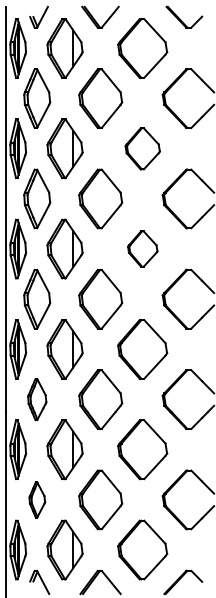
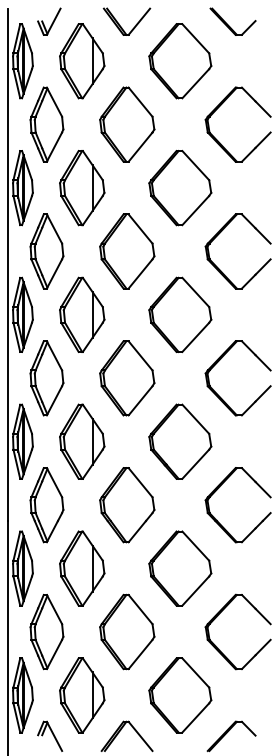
part: (142, 148) -> (180, 187), size x1.43
part: (142, 248) -> (180, 314), size x1.67
part: (37, 399) -> (47, 505), size x1.43
part: (37, 499) -> (47, 631), size x1.67

